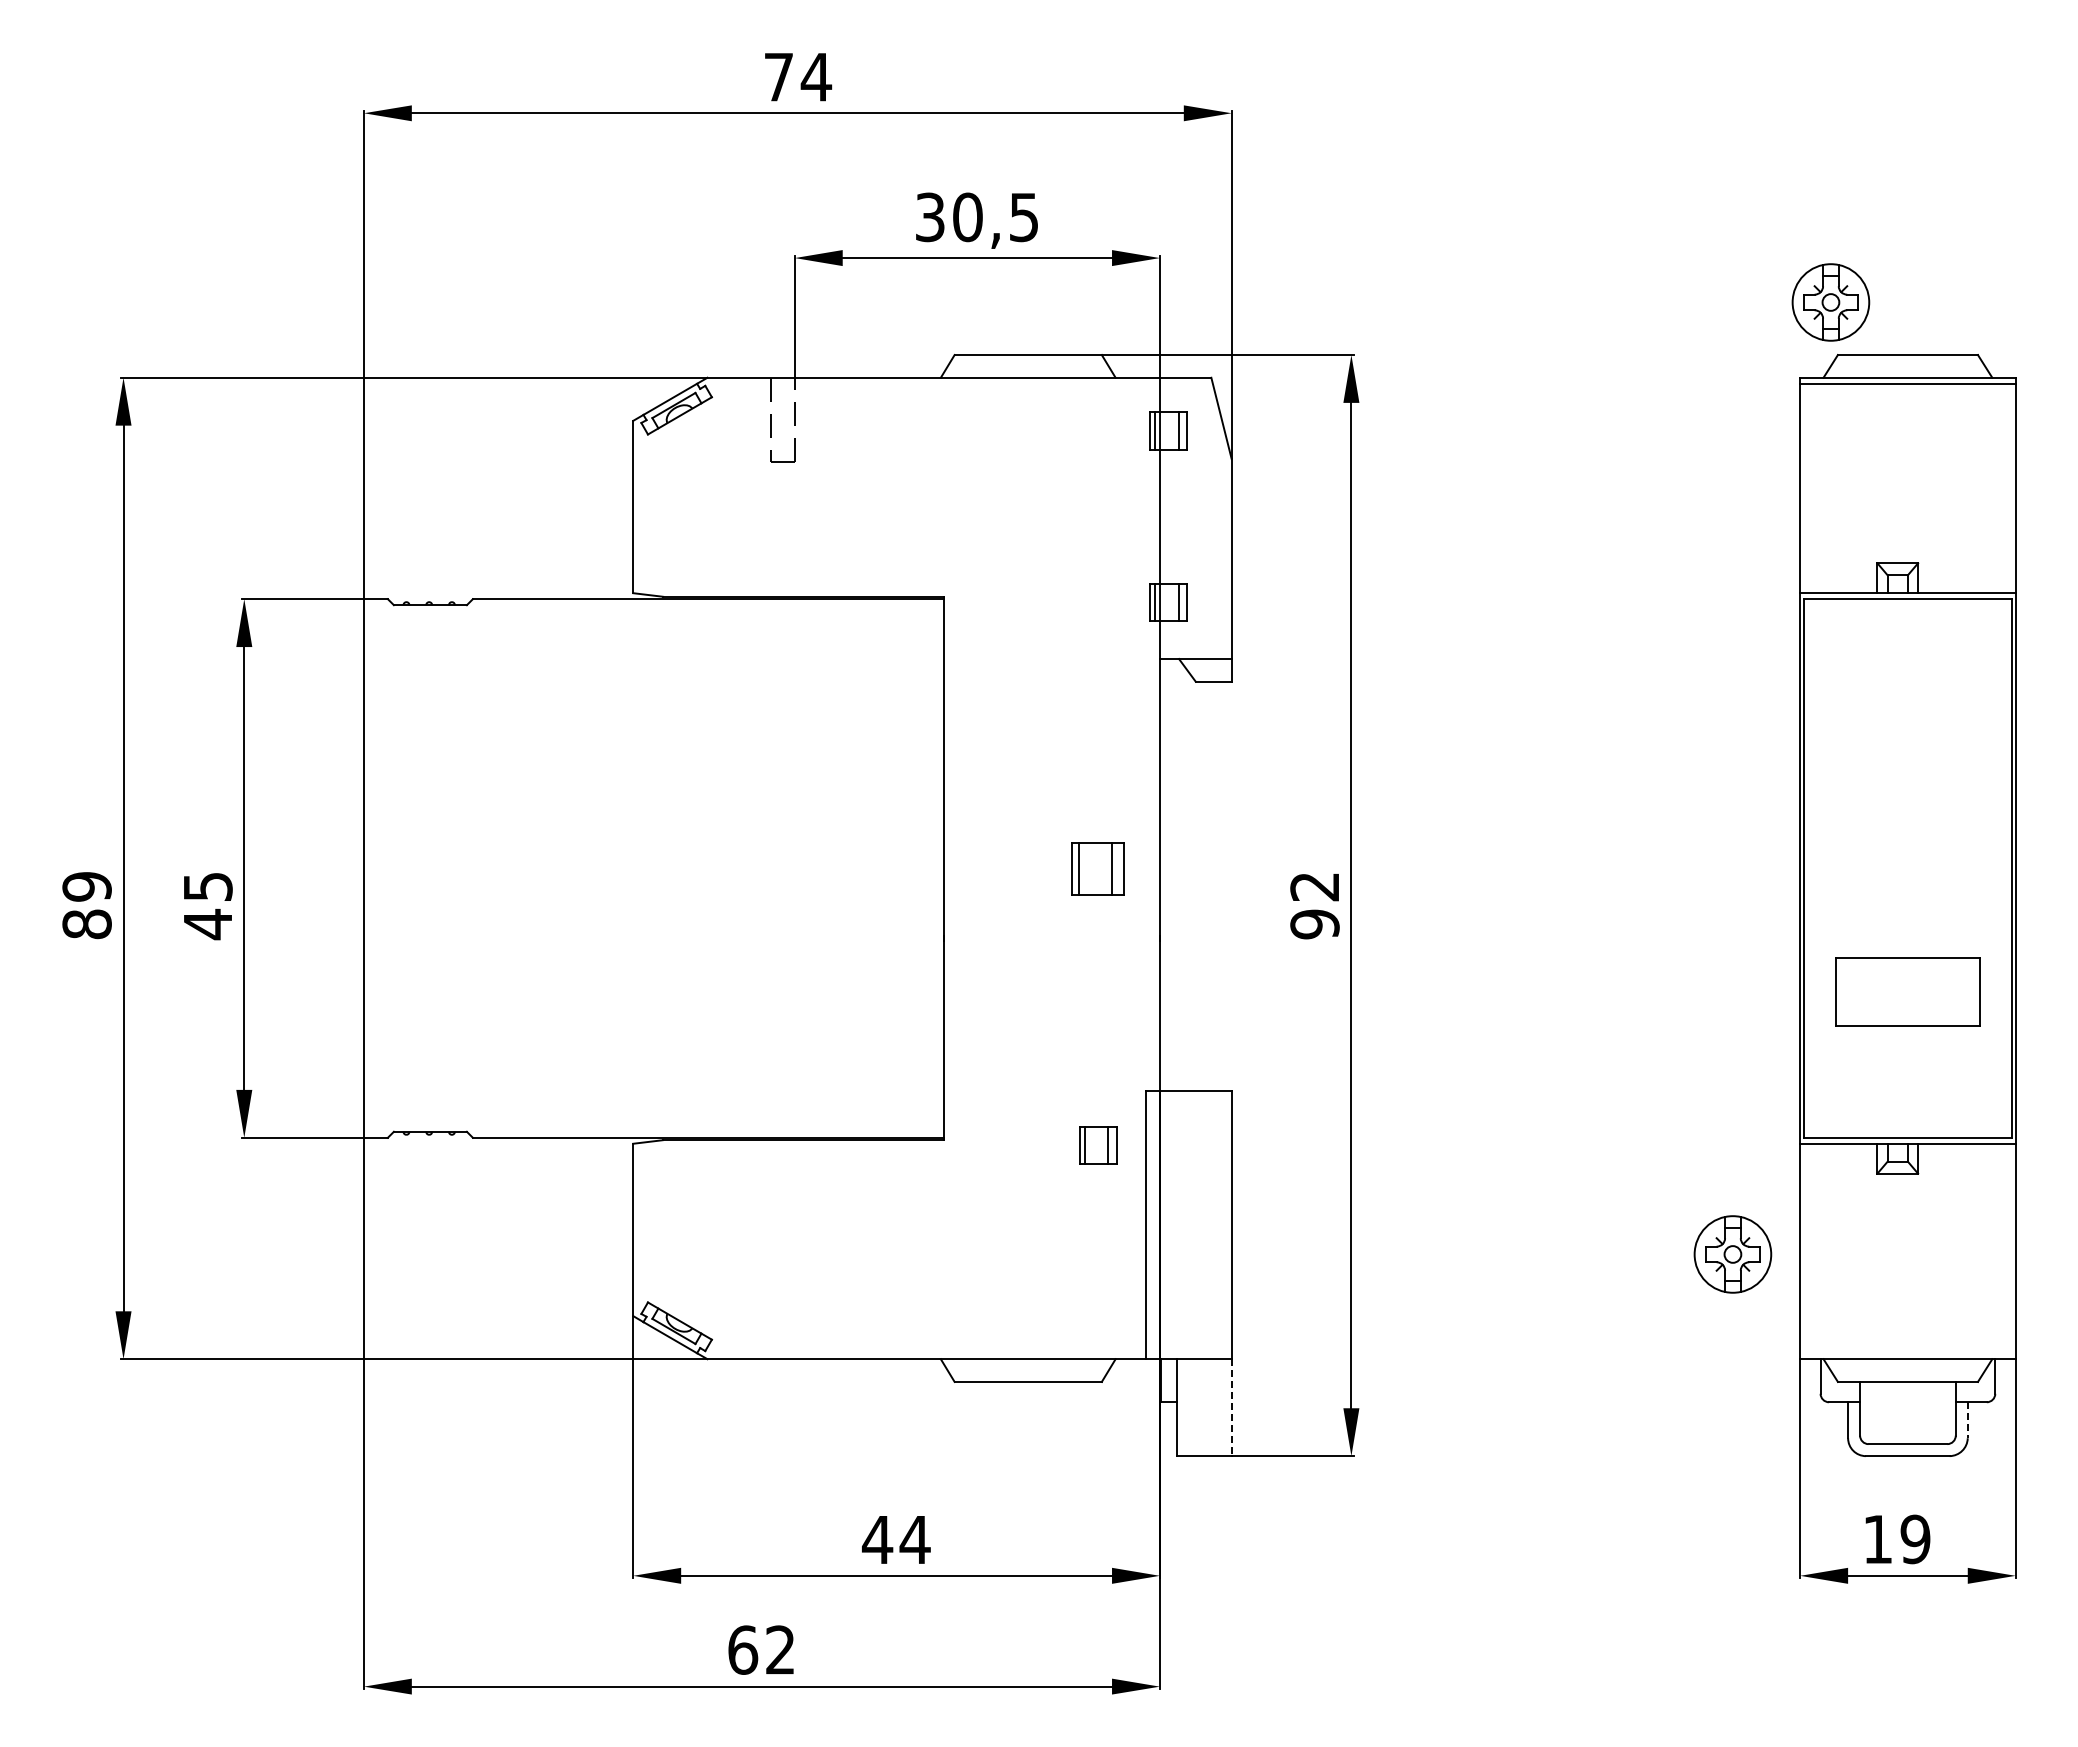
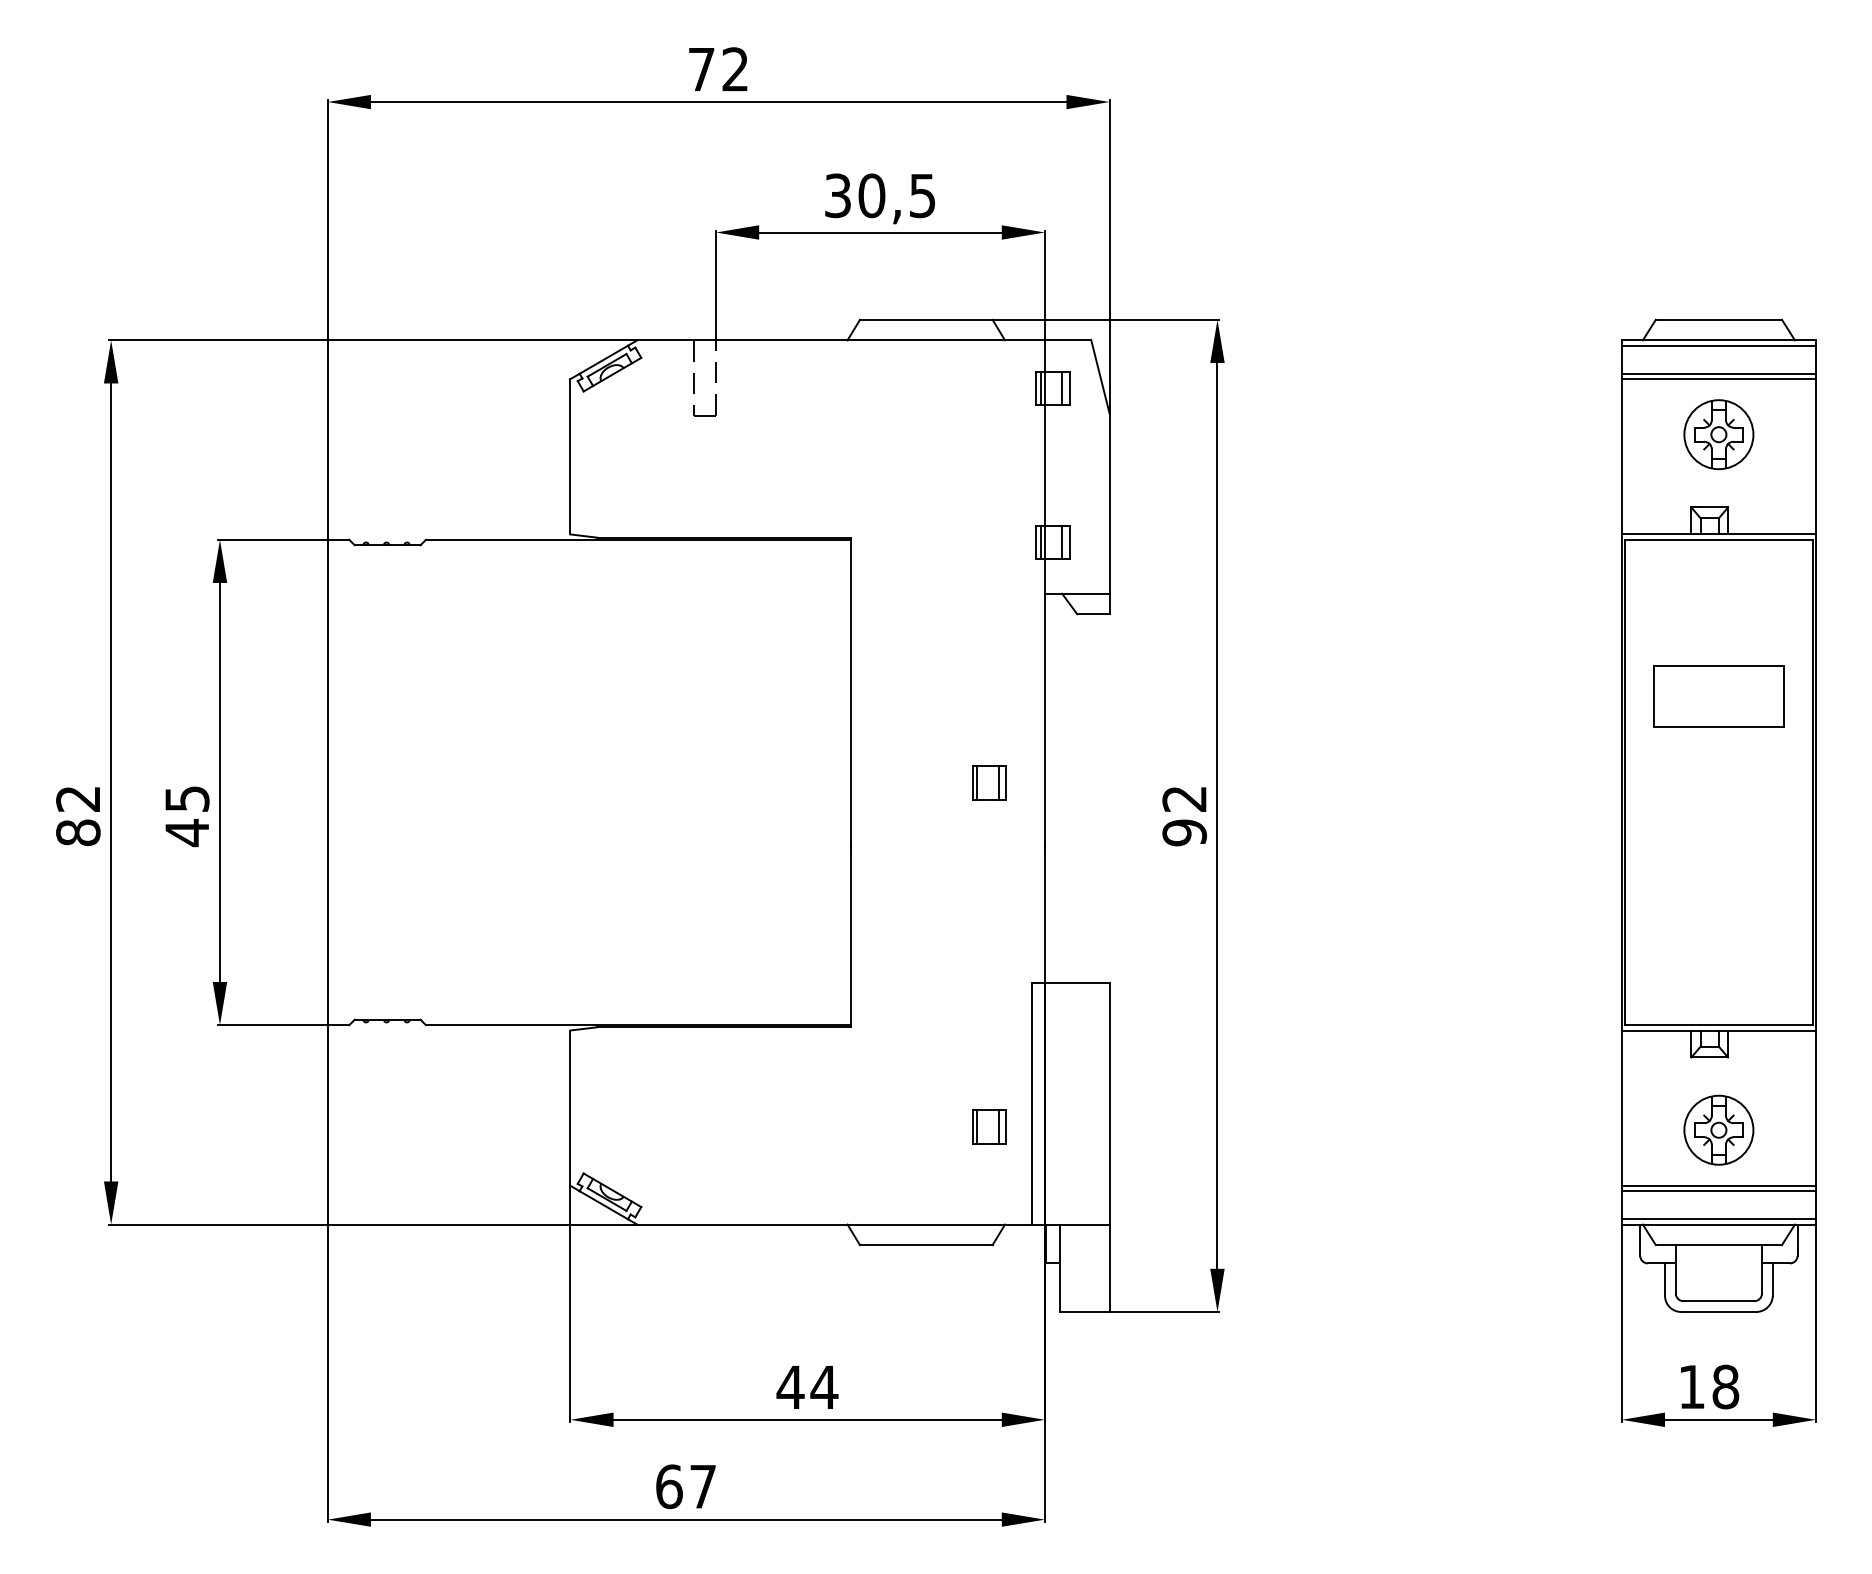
text: (816, 76) -> (735, 68), 74 -> 72
part: (1830, 302) -> (1718, 434), moved
line: (1907, 414) -> (1718, 373), added
line: (1907, 420) -> (1718, 378), added
part: (1098, 869) -> (989, 783), size x0.71
text: (86, 886) -> (77, 798), 89 -> 82
part: (1907, 991) -> (1718, 695), moved
part: (1098, 1145) -> (989, 1126), moved
part: (1732, 1254) -> (1718, 1130), moved
line: (1907, 1316) -> (1718, 1186), added
line: (1907, 1322) -> (1718, 1191), added
line: (1907, 1353) -> (1718, 1219), added
line: (1231, 1408) -> (1109, 1269), dashed -> solid
line: (1967, 1420) -> (1772, 1279), dashed -> solid
text: (1915, 1539) -> (1725, 1387), 19 -> 18
text: (780, 1649) -> (703, 1486), 62 -> 67

